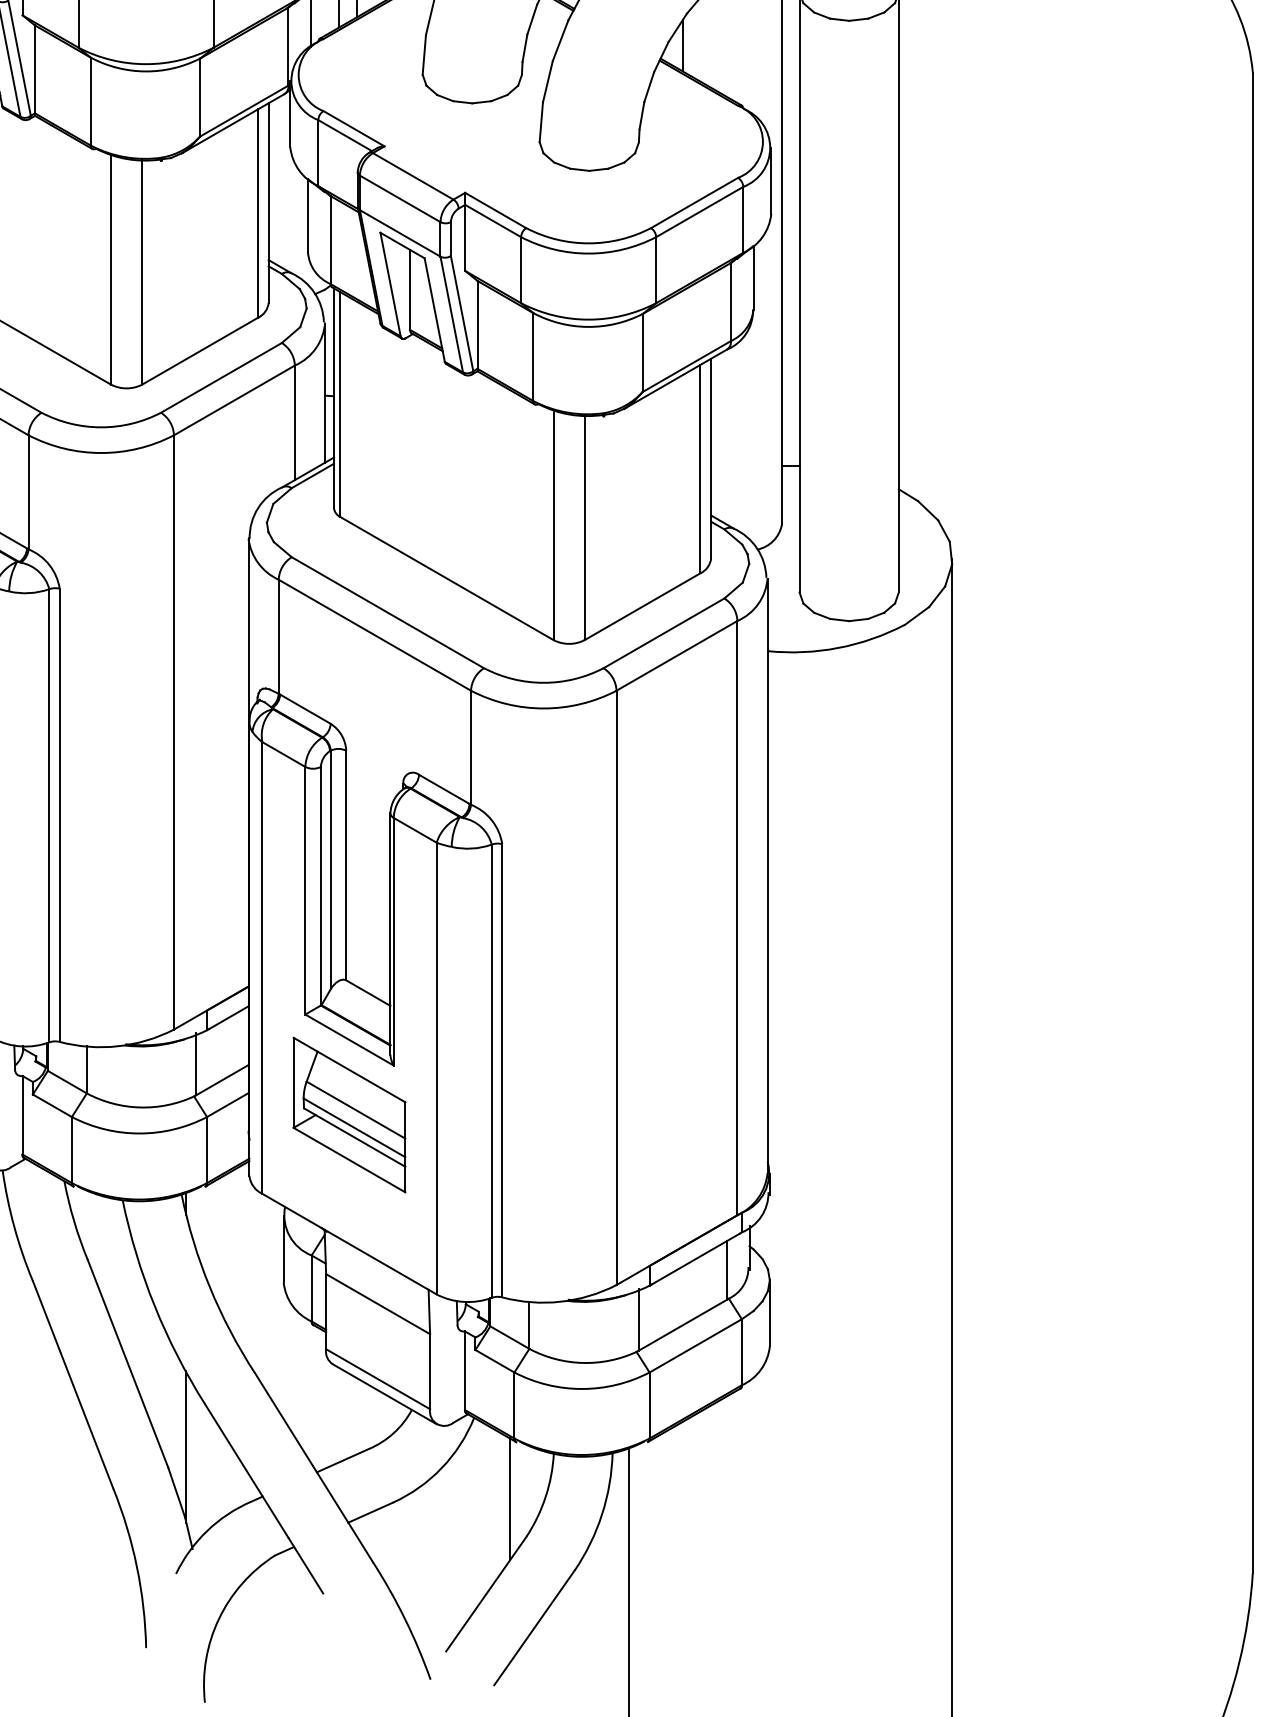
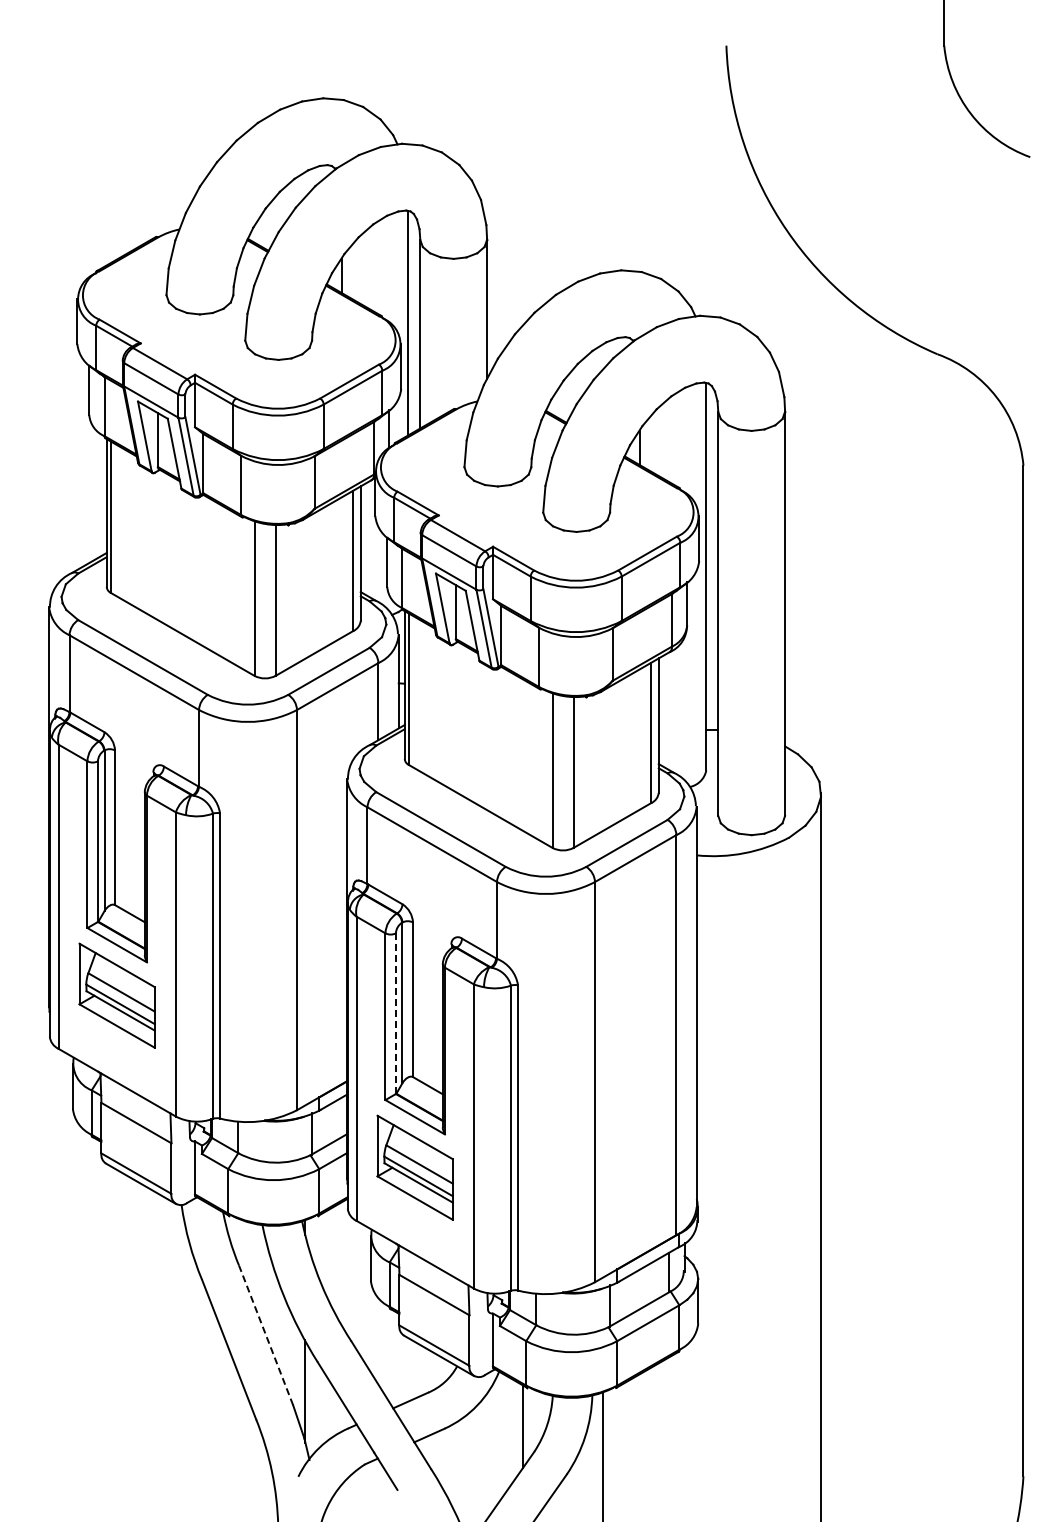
line: (320, 885) -> (395, 1013), solid -> dashed
line: (128, 1364) -> (266, 1335), solid -> dashed

